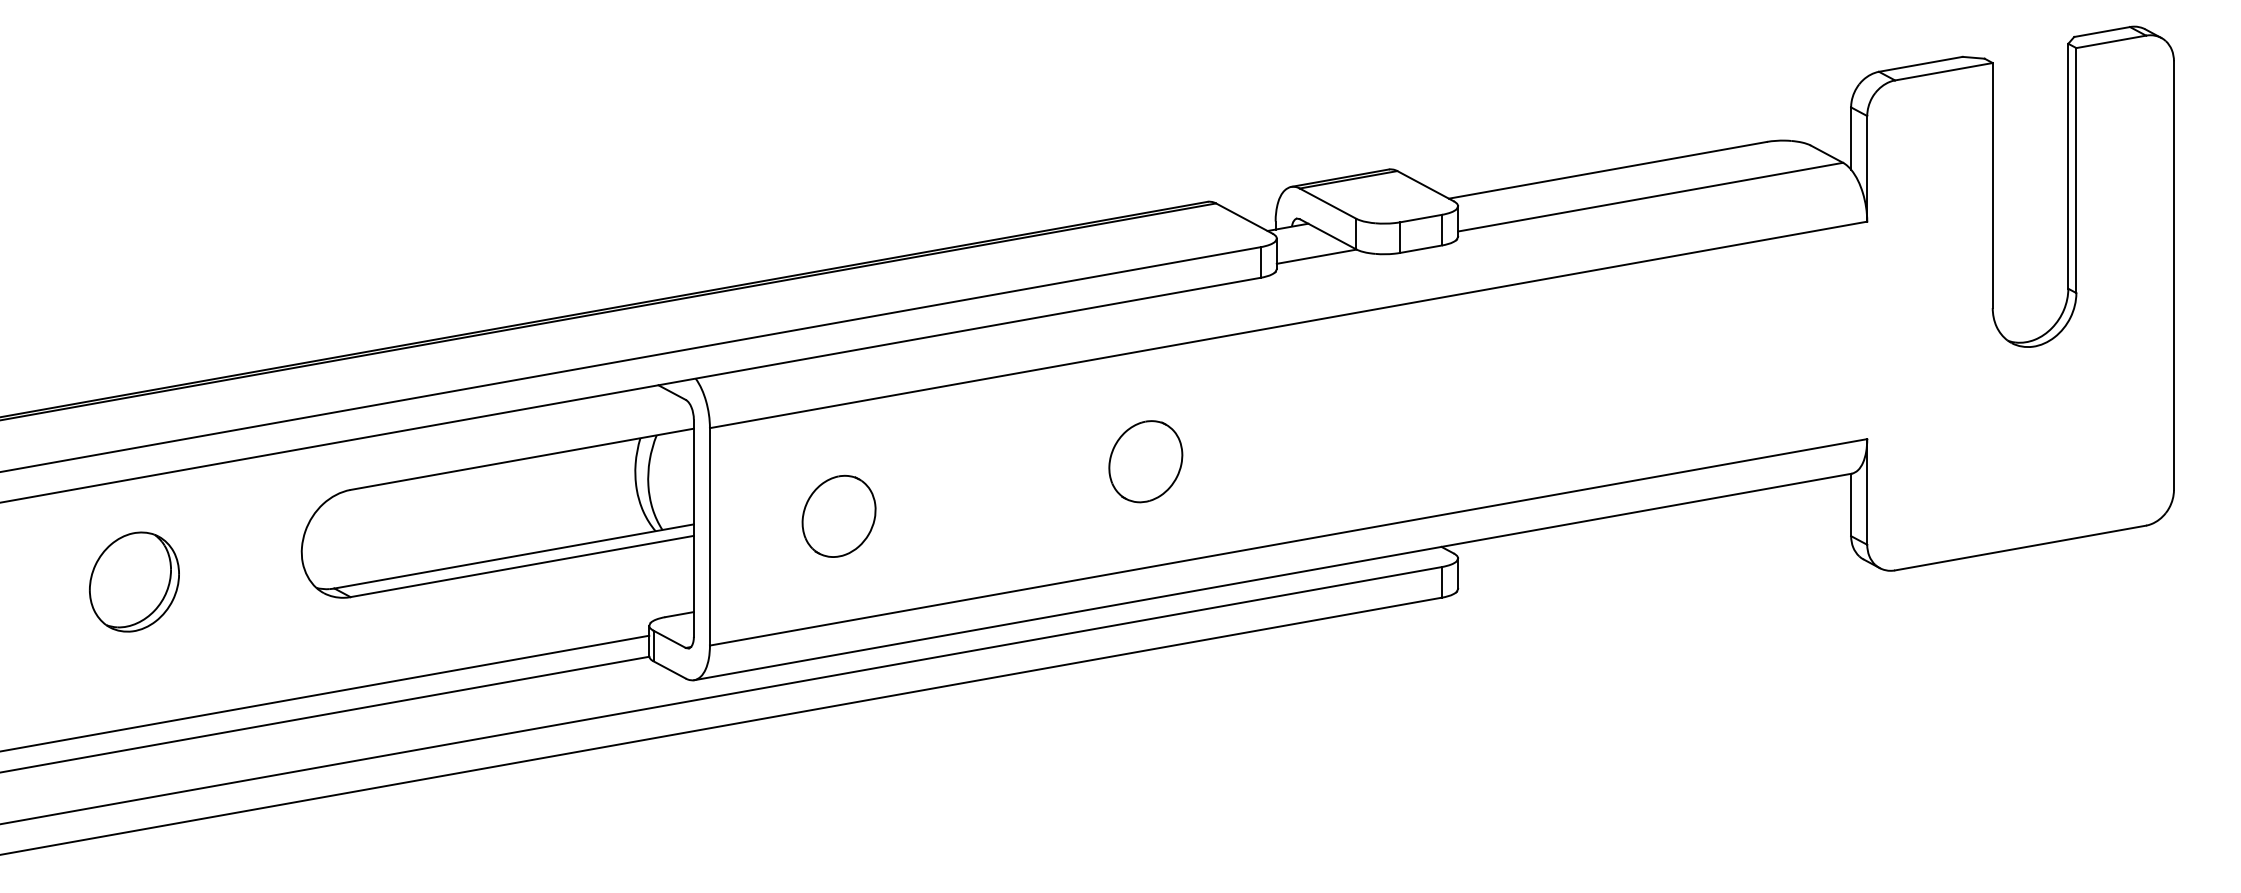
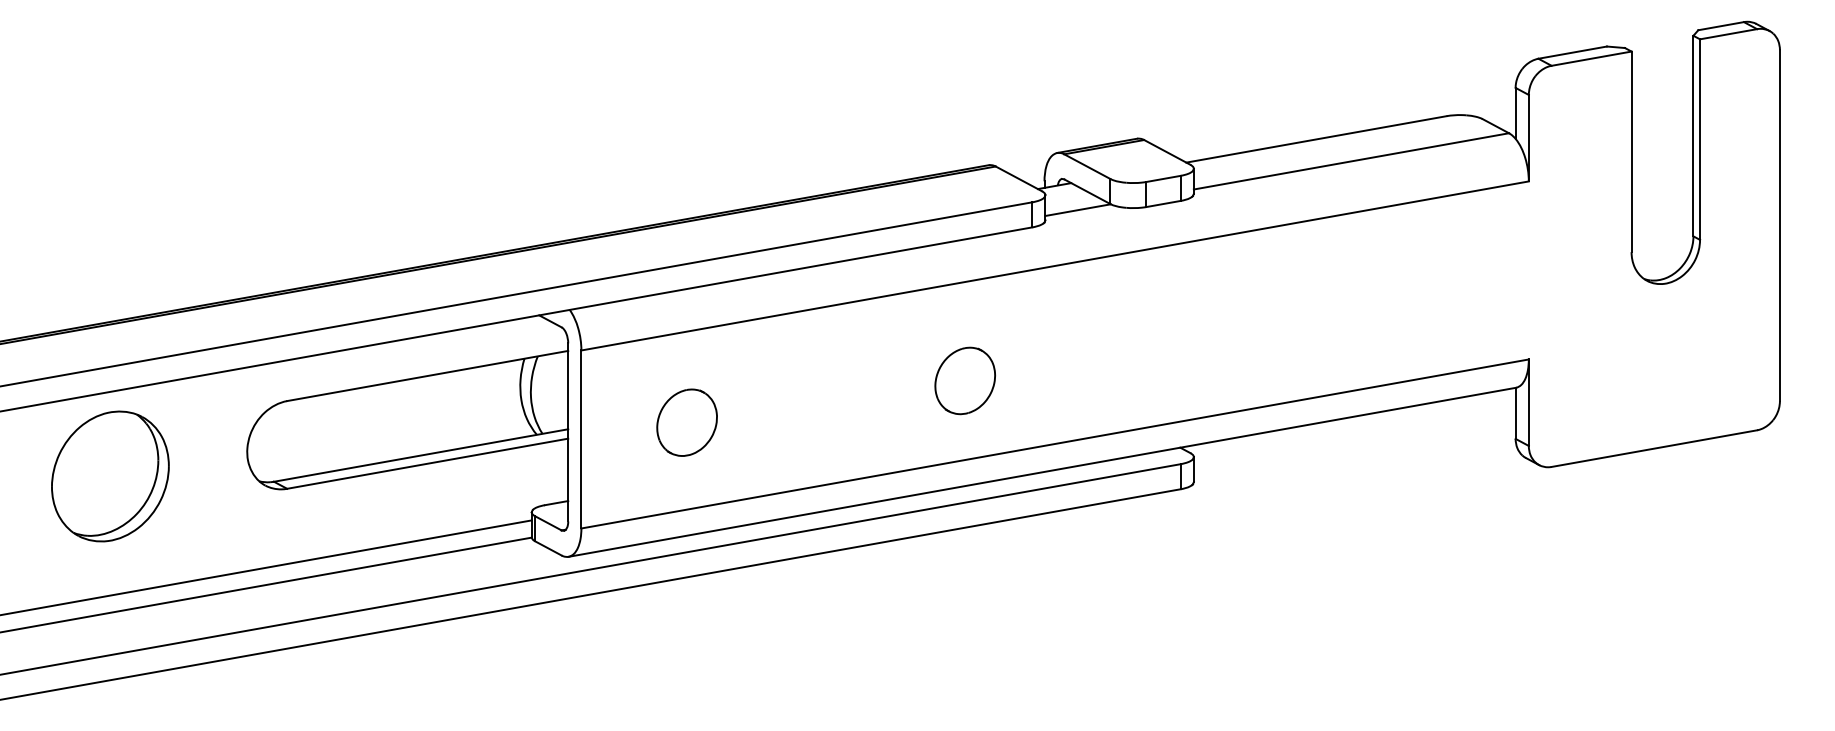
part: (1144, 461) -> (964, 380), moved
part: (133, 582) -> (109, 476), size x1.6

